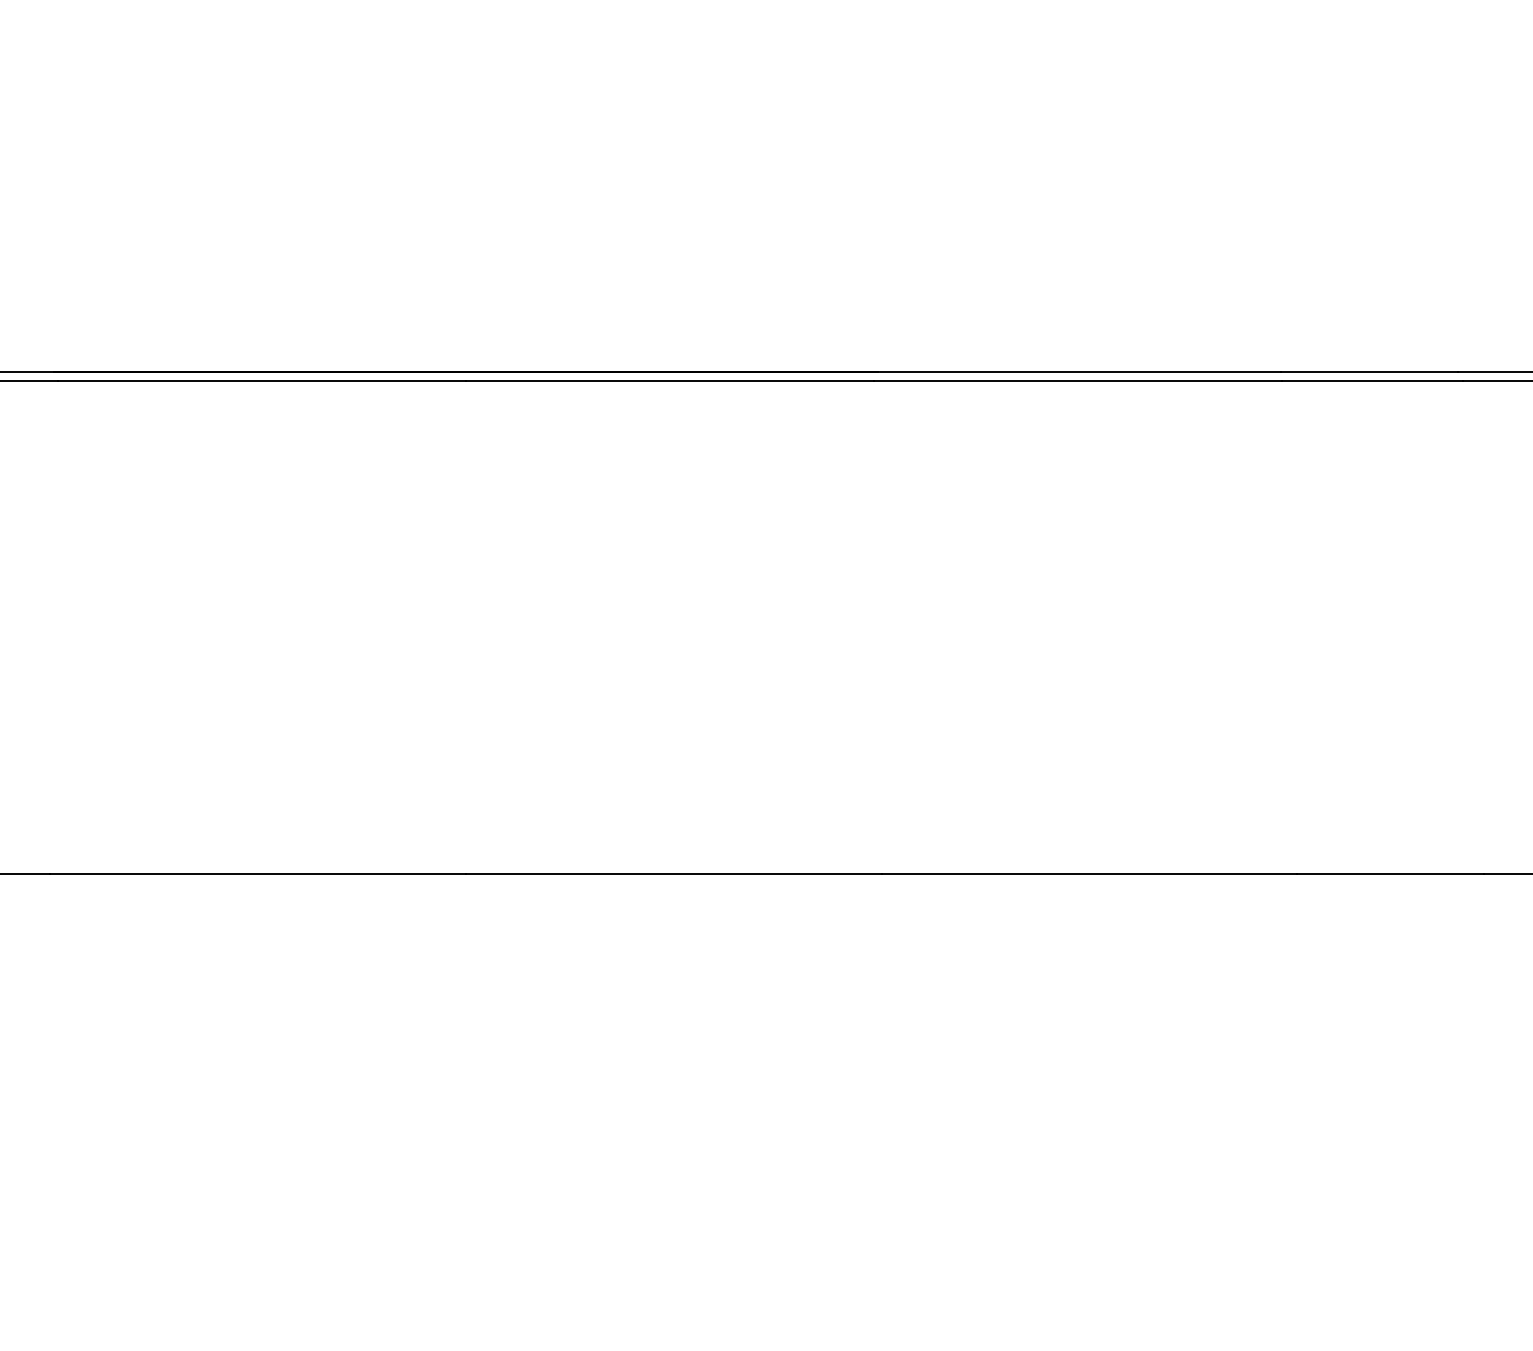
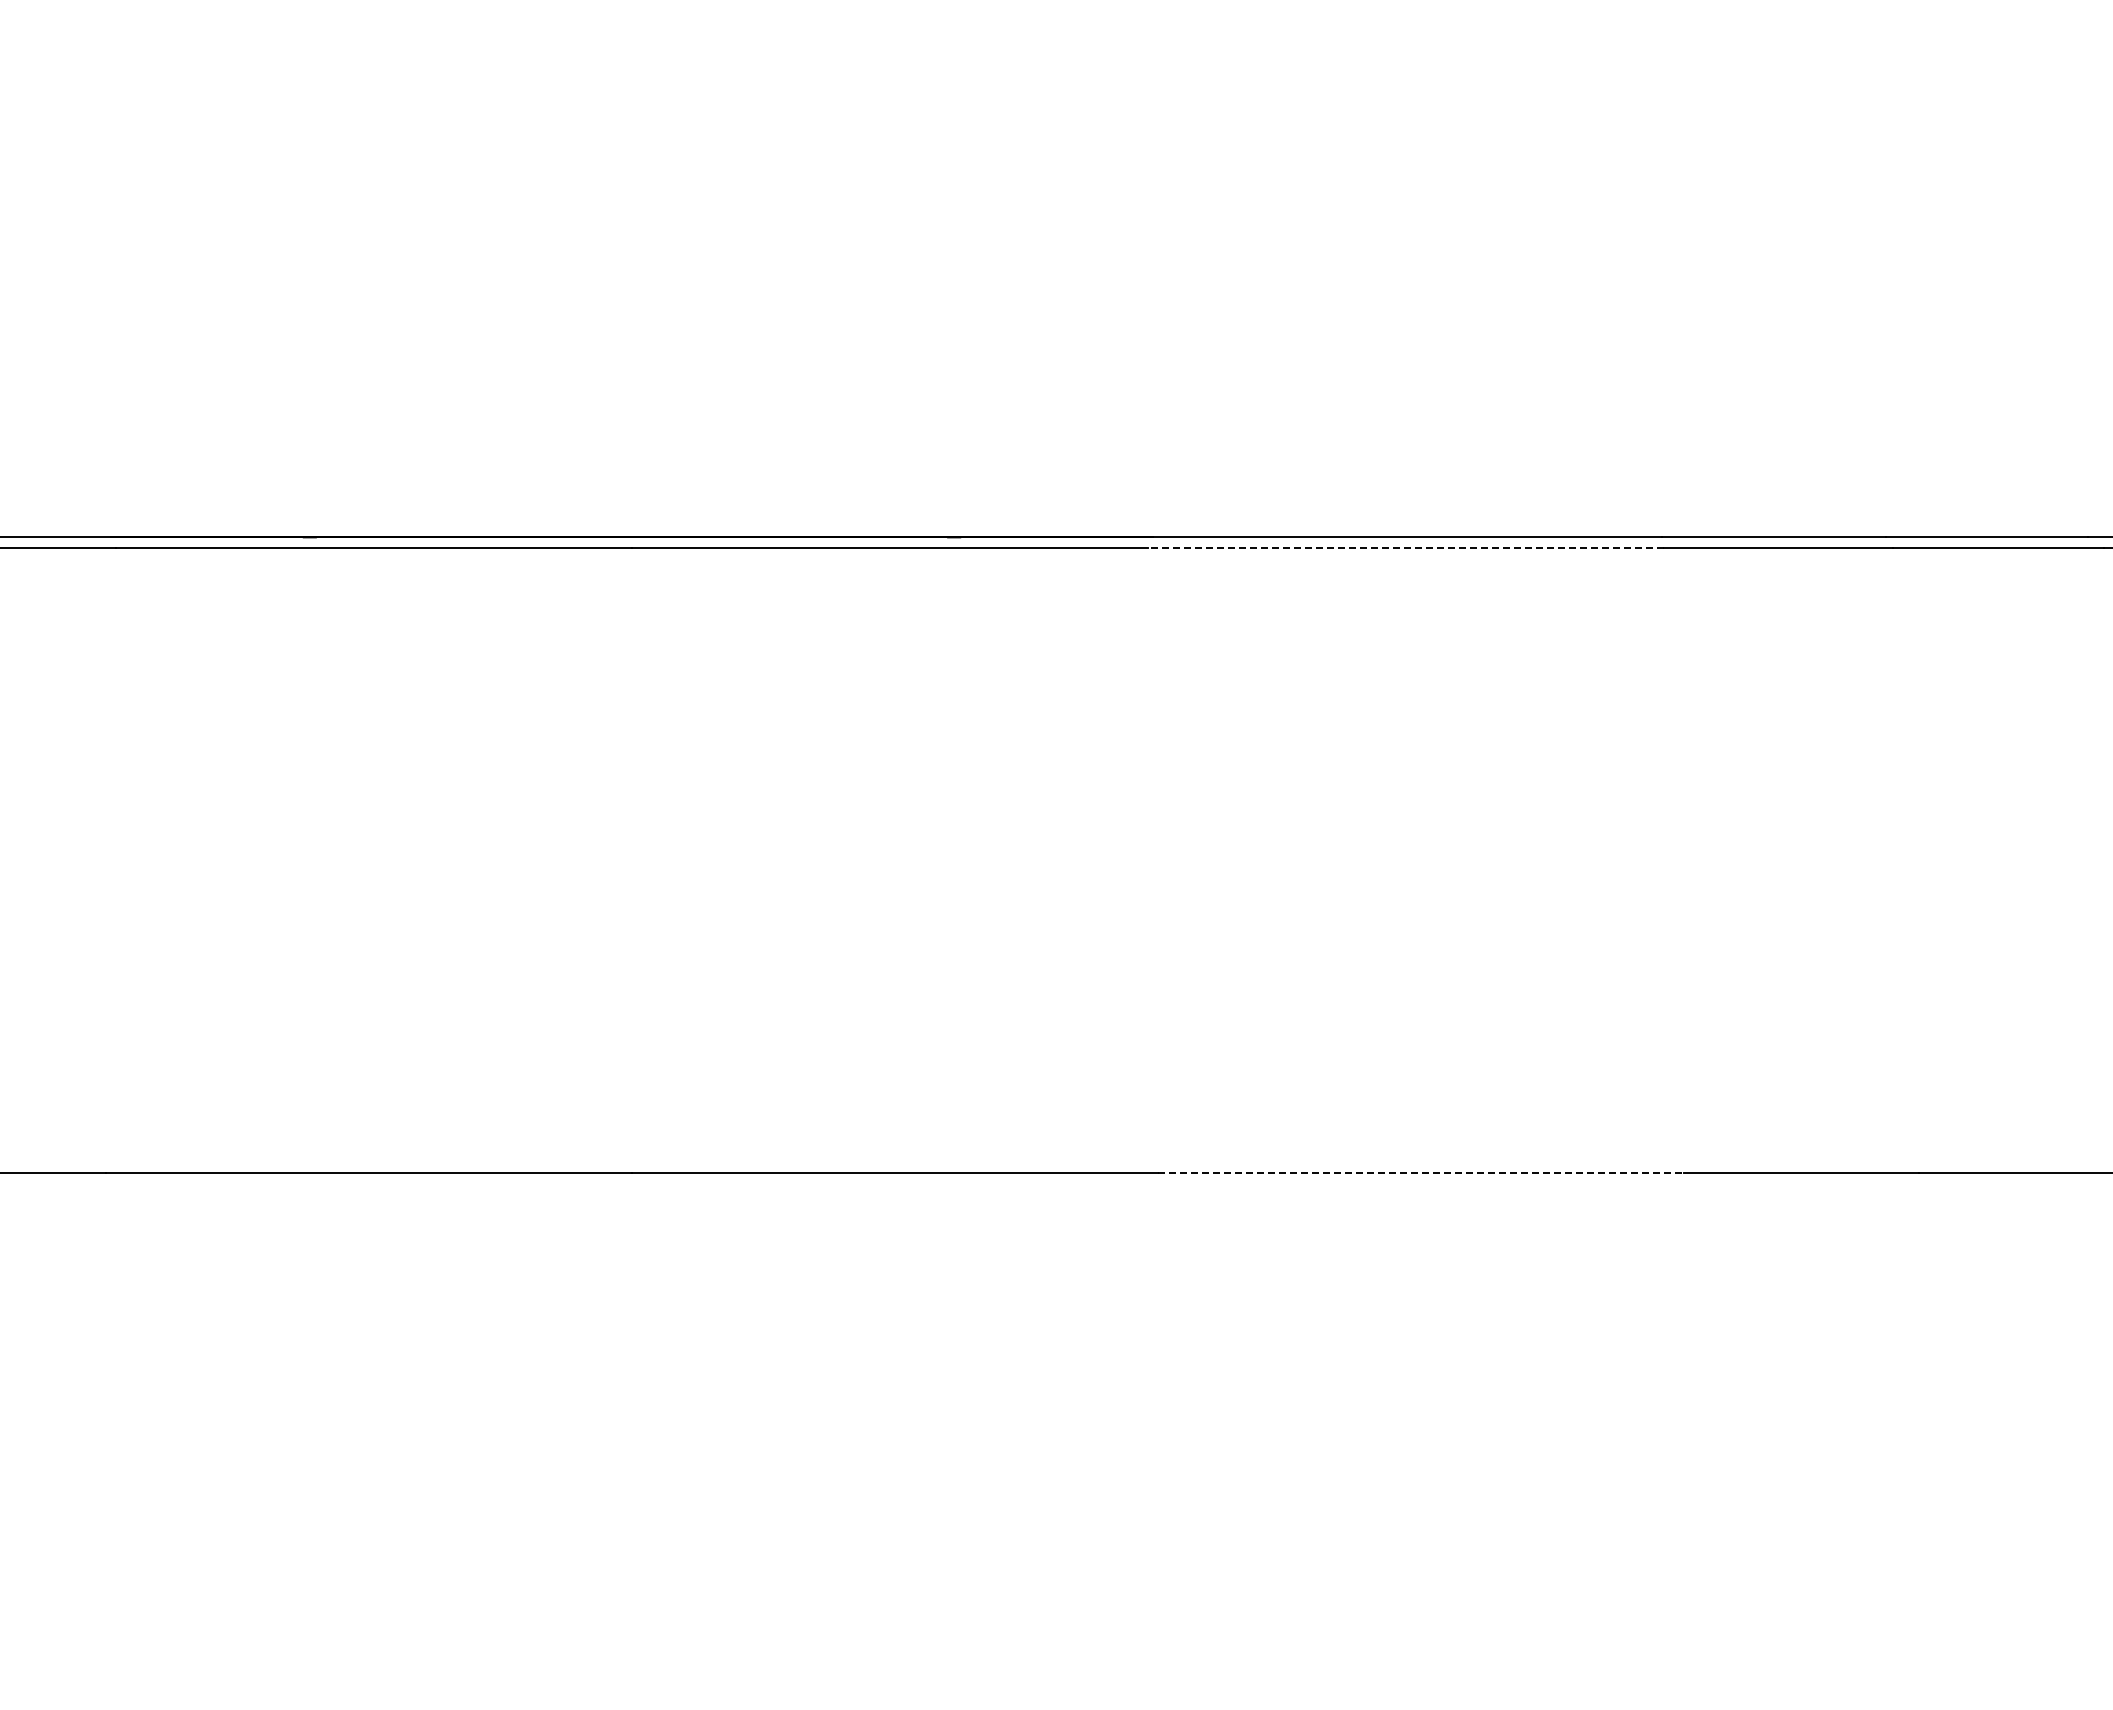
line: (1077, 380) -> (1405, 548), solid -> dashed
line: (1089, 874) -> (1420, 1172), solid -> dashed

